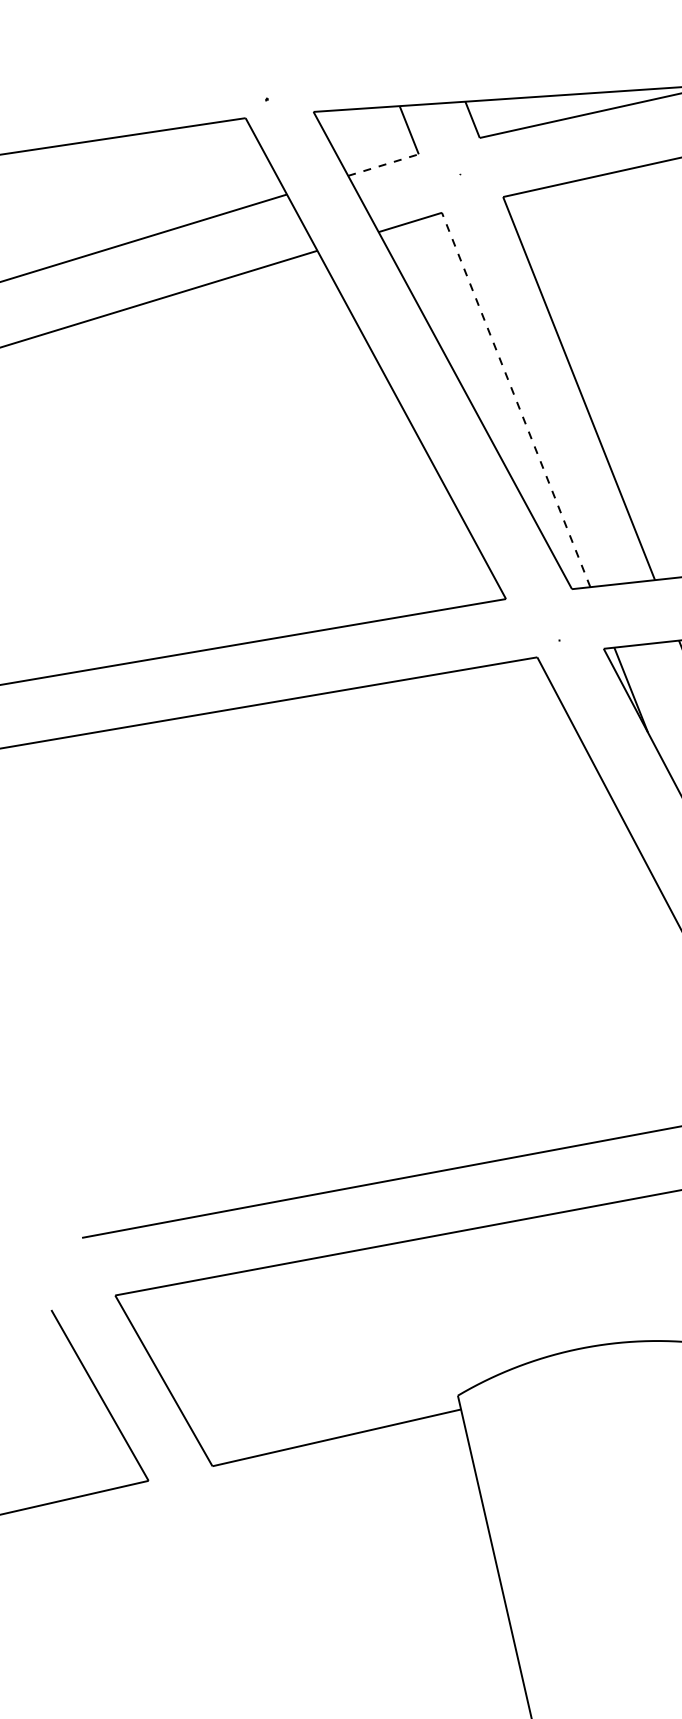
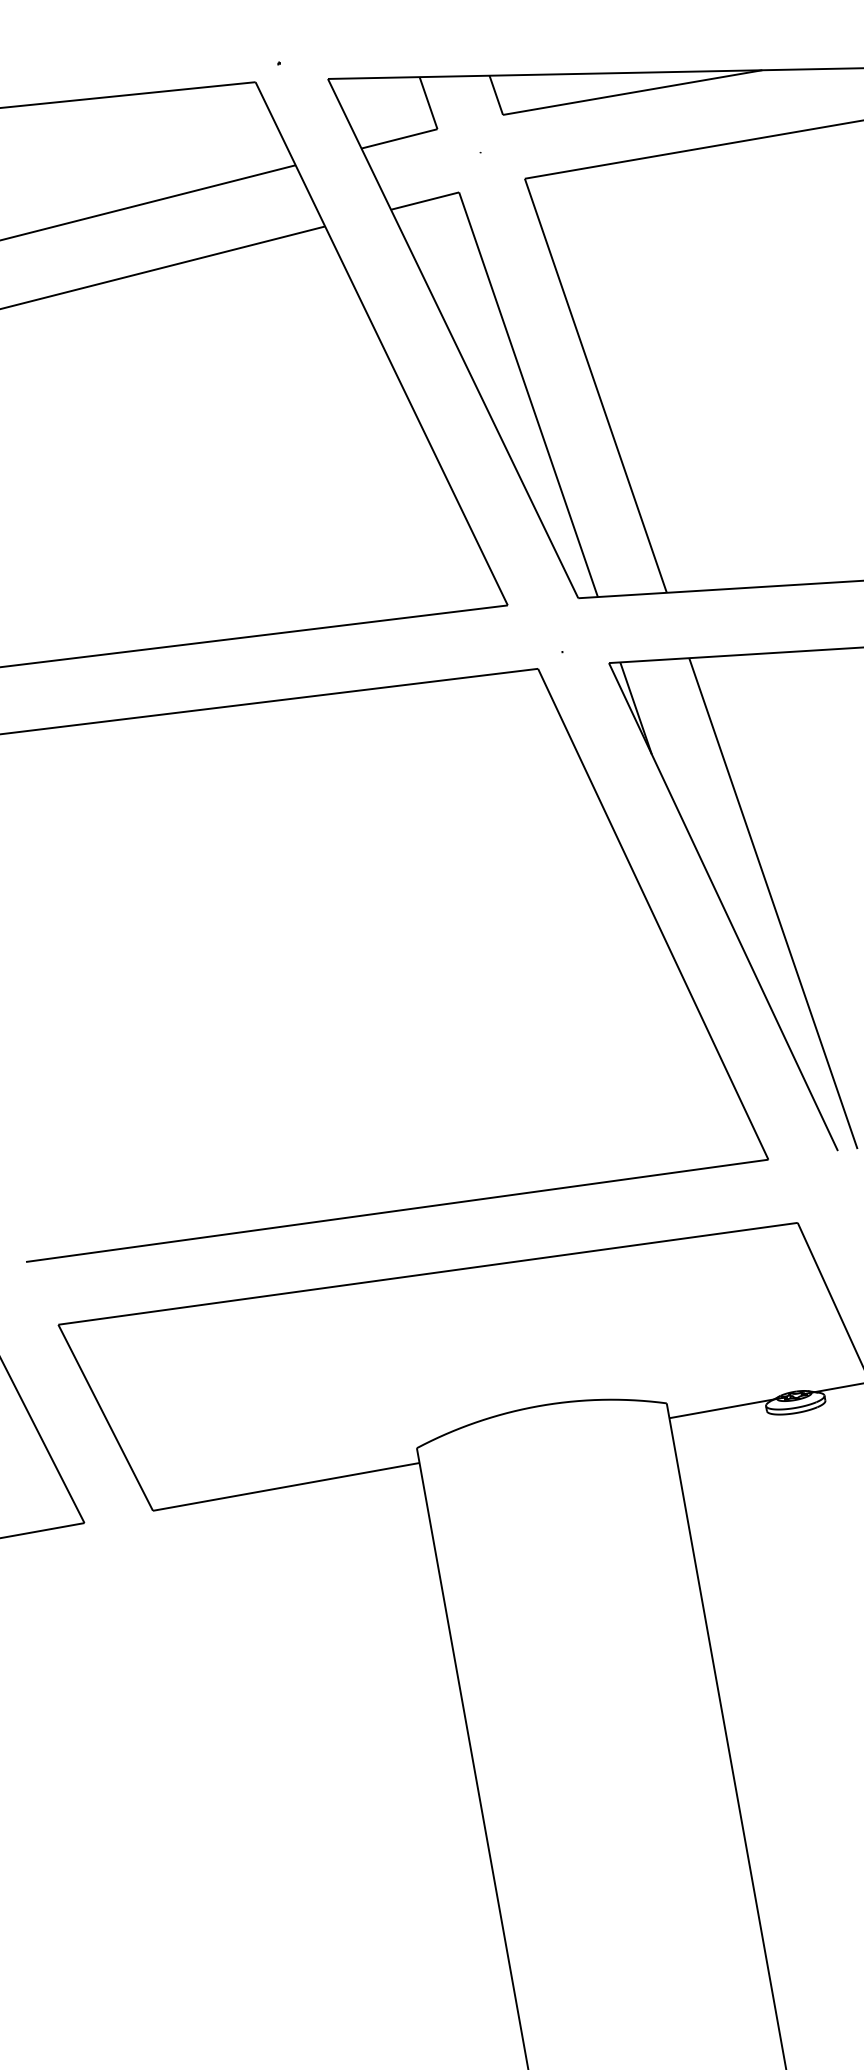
line: (383, 164) -> (399, 138), dashed -> solid
line: (516, 399) -> (528, 394), dashed -> solid

